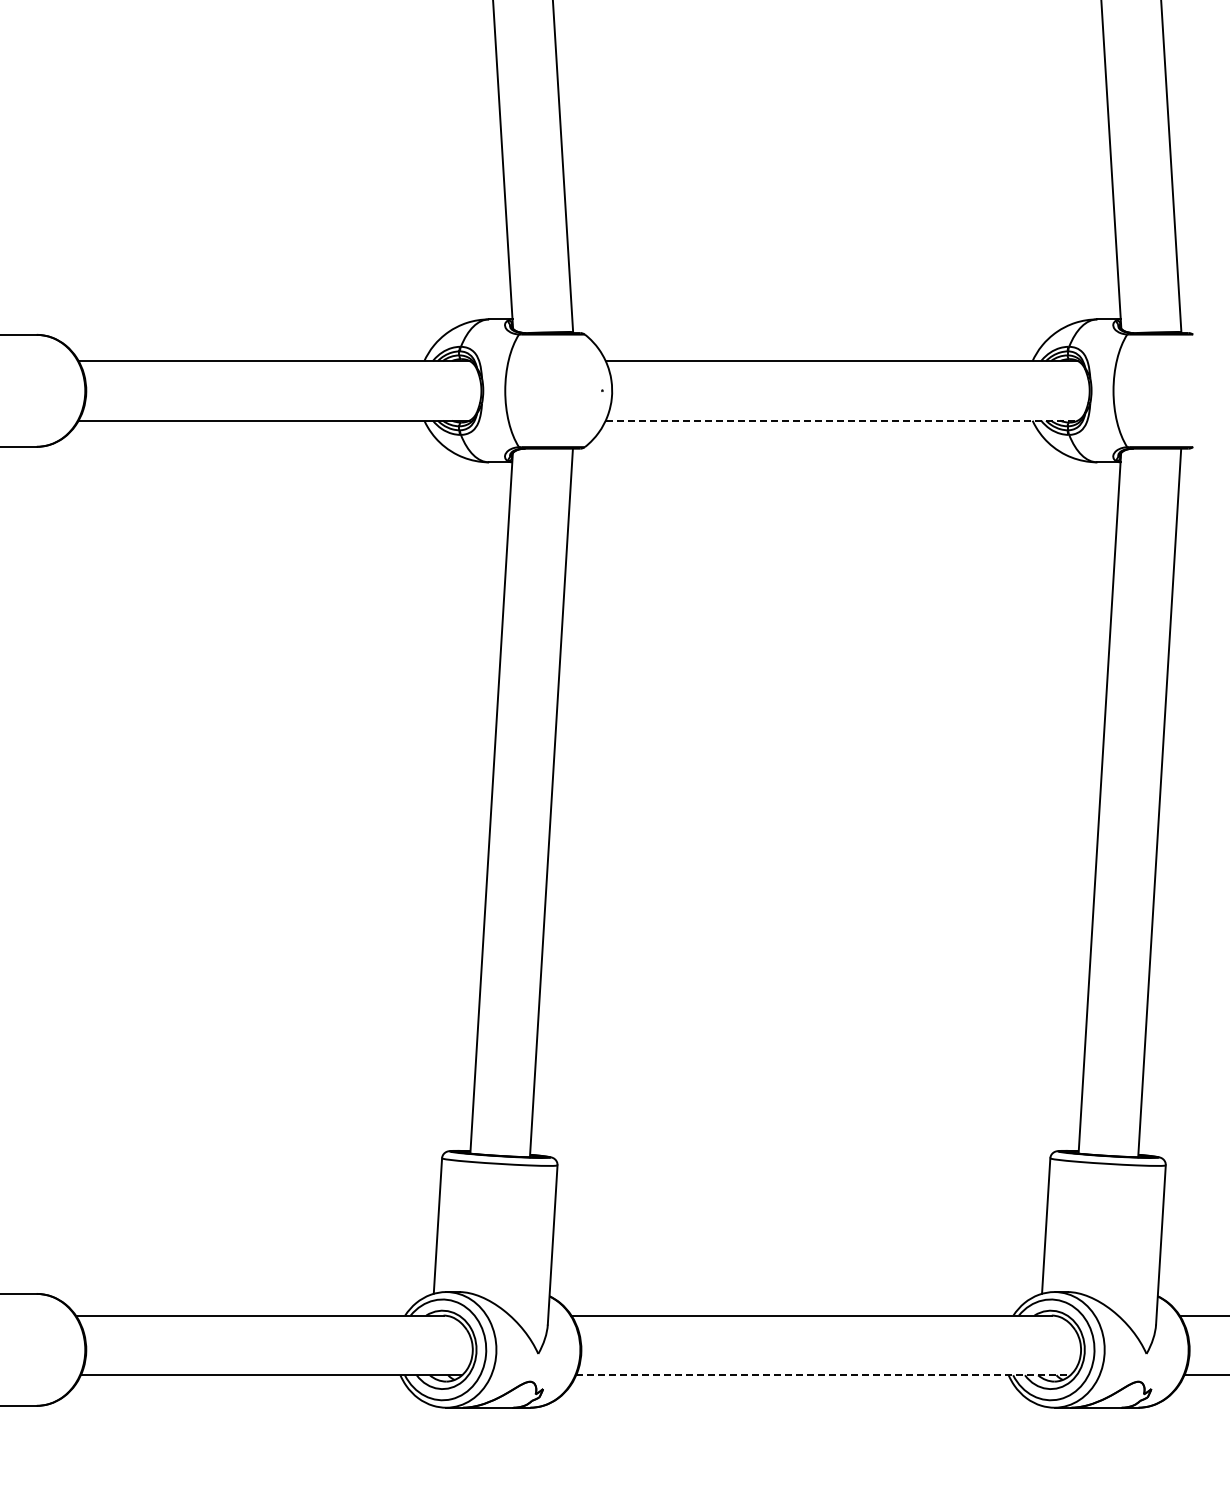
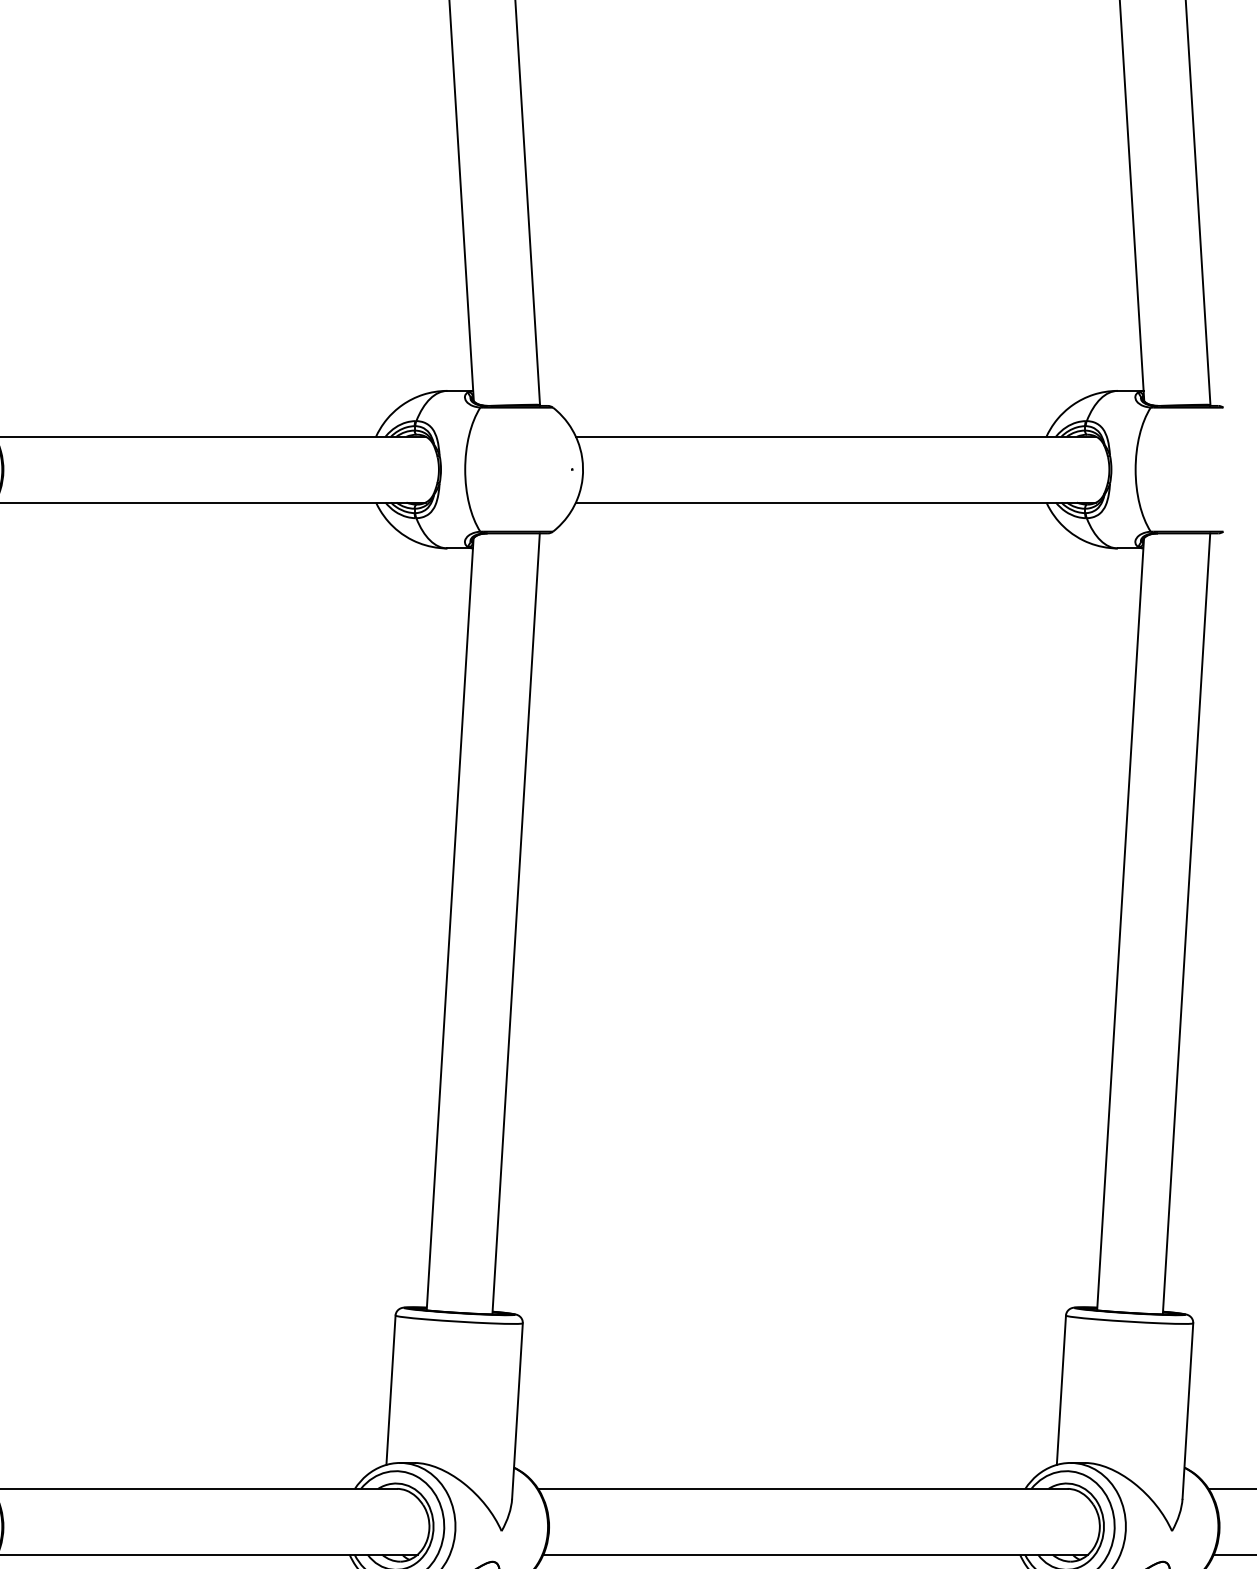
line: (842, 420) -> (836, 502), dashed -> solid
line: (823, 1375) -> (815, 1554), dashed -> solid

